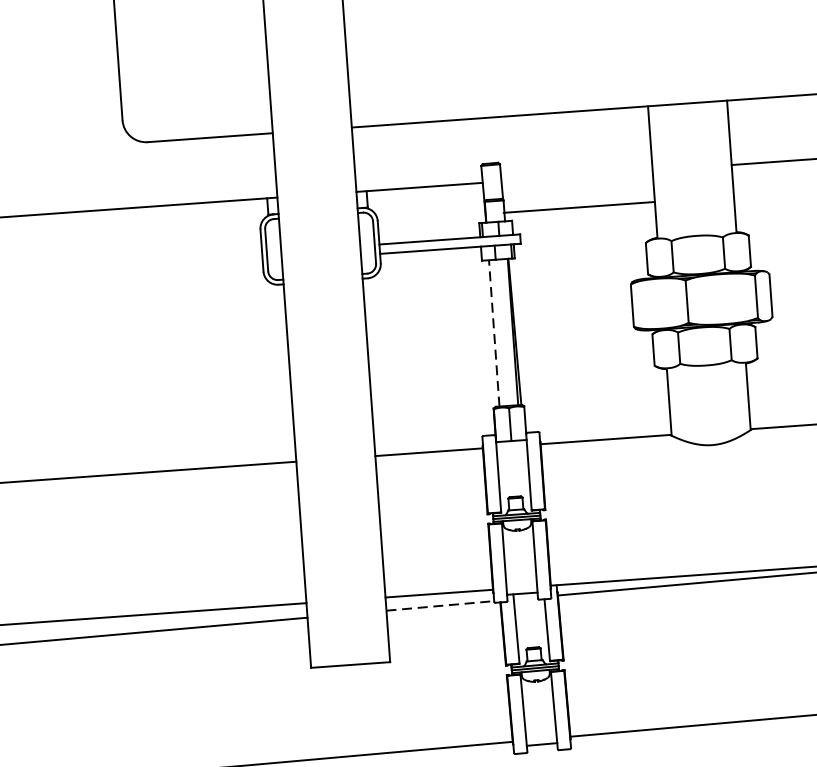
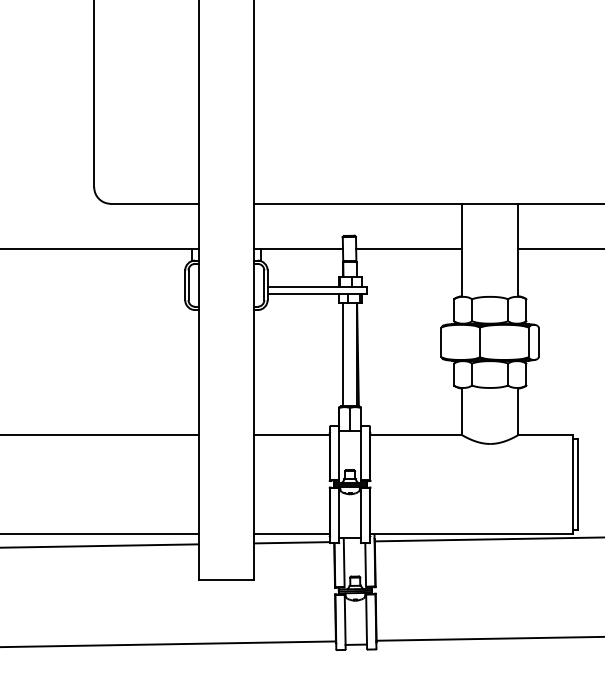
line: (579, 208) -> (409, 249), moved
line: (494, 332) -> (343, 354), dashed -> solid
line: (440, 605) -> (292, 542), dashed -> solid

